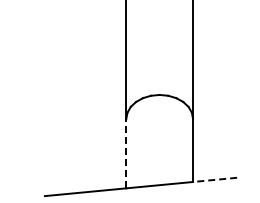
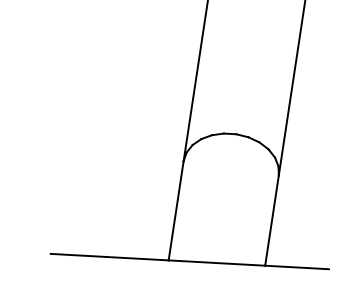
line: (126, 153) -> (176, 210), dashed -> solid
line: (214, 179) -> (296, 266), dashed -> solid

